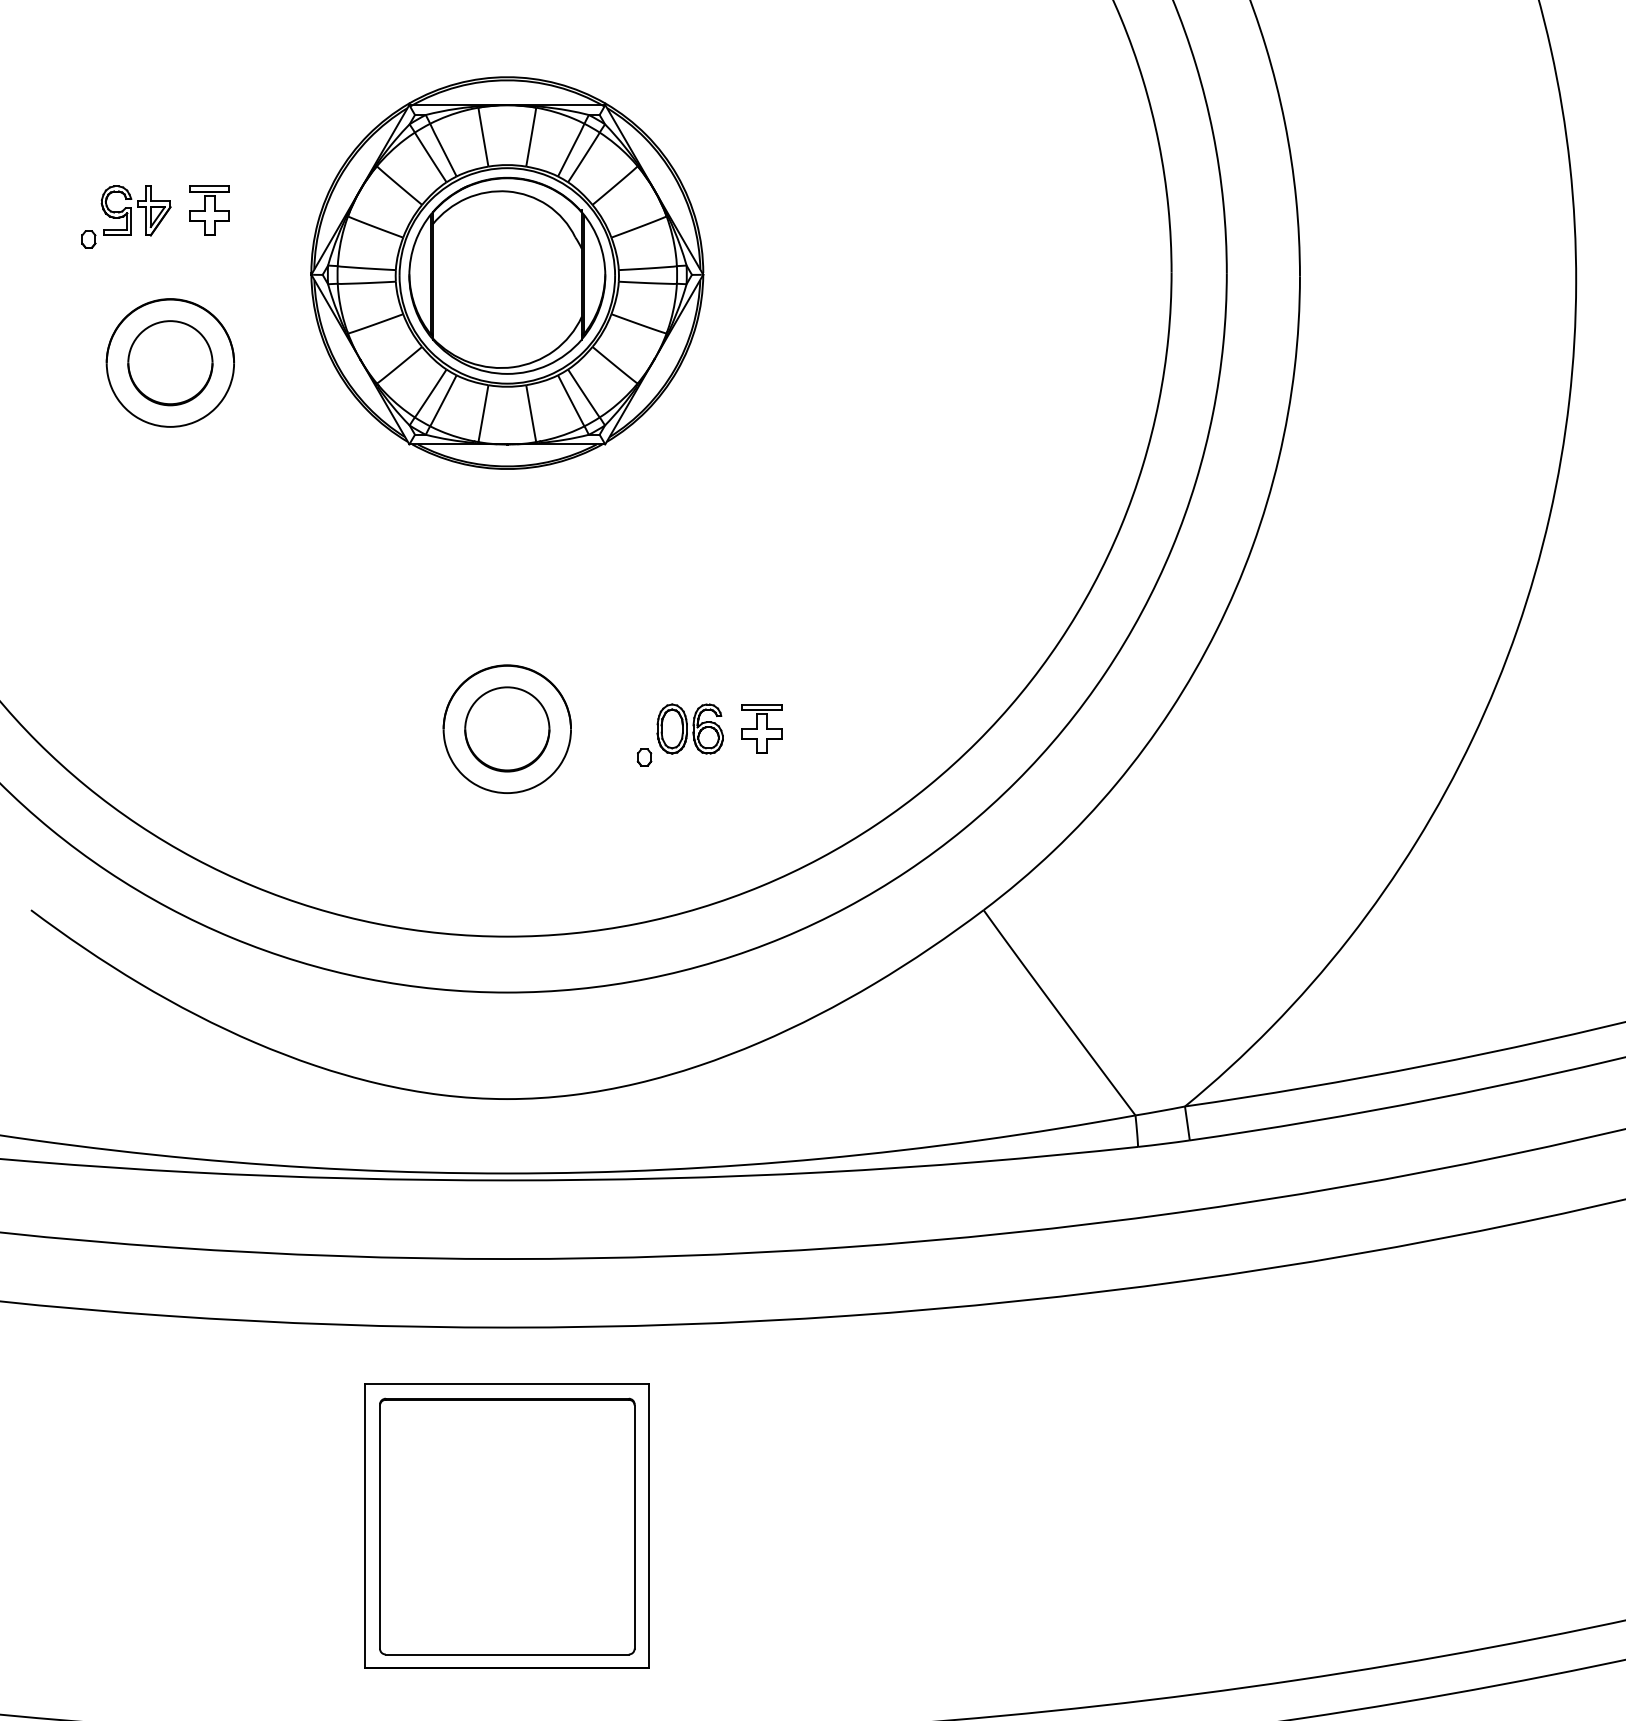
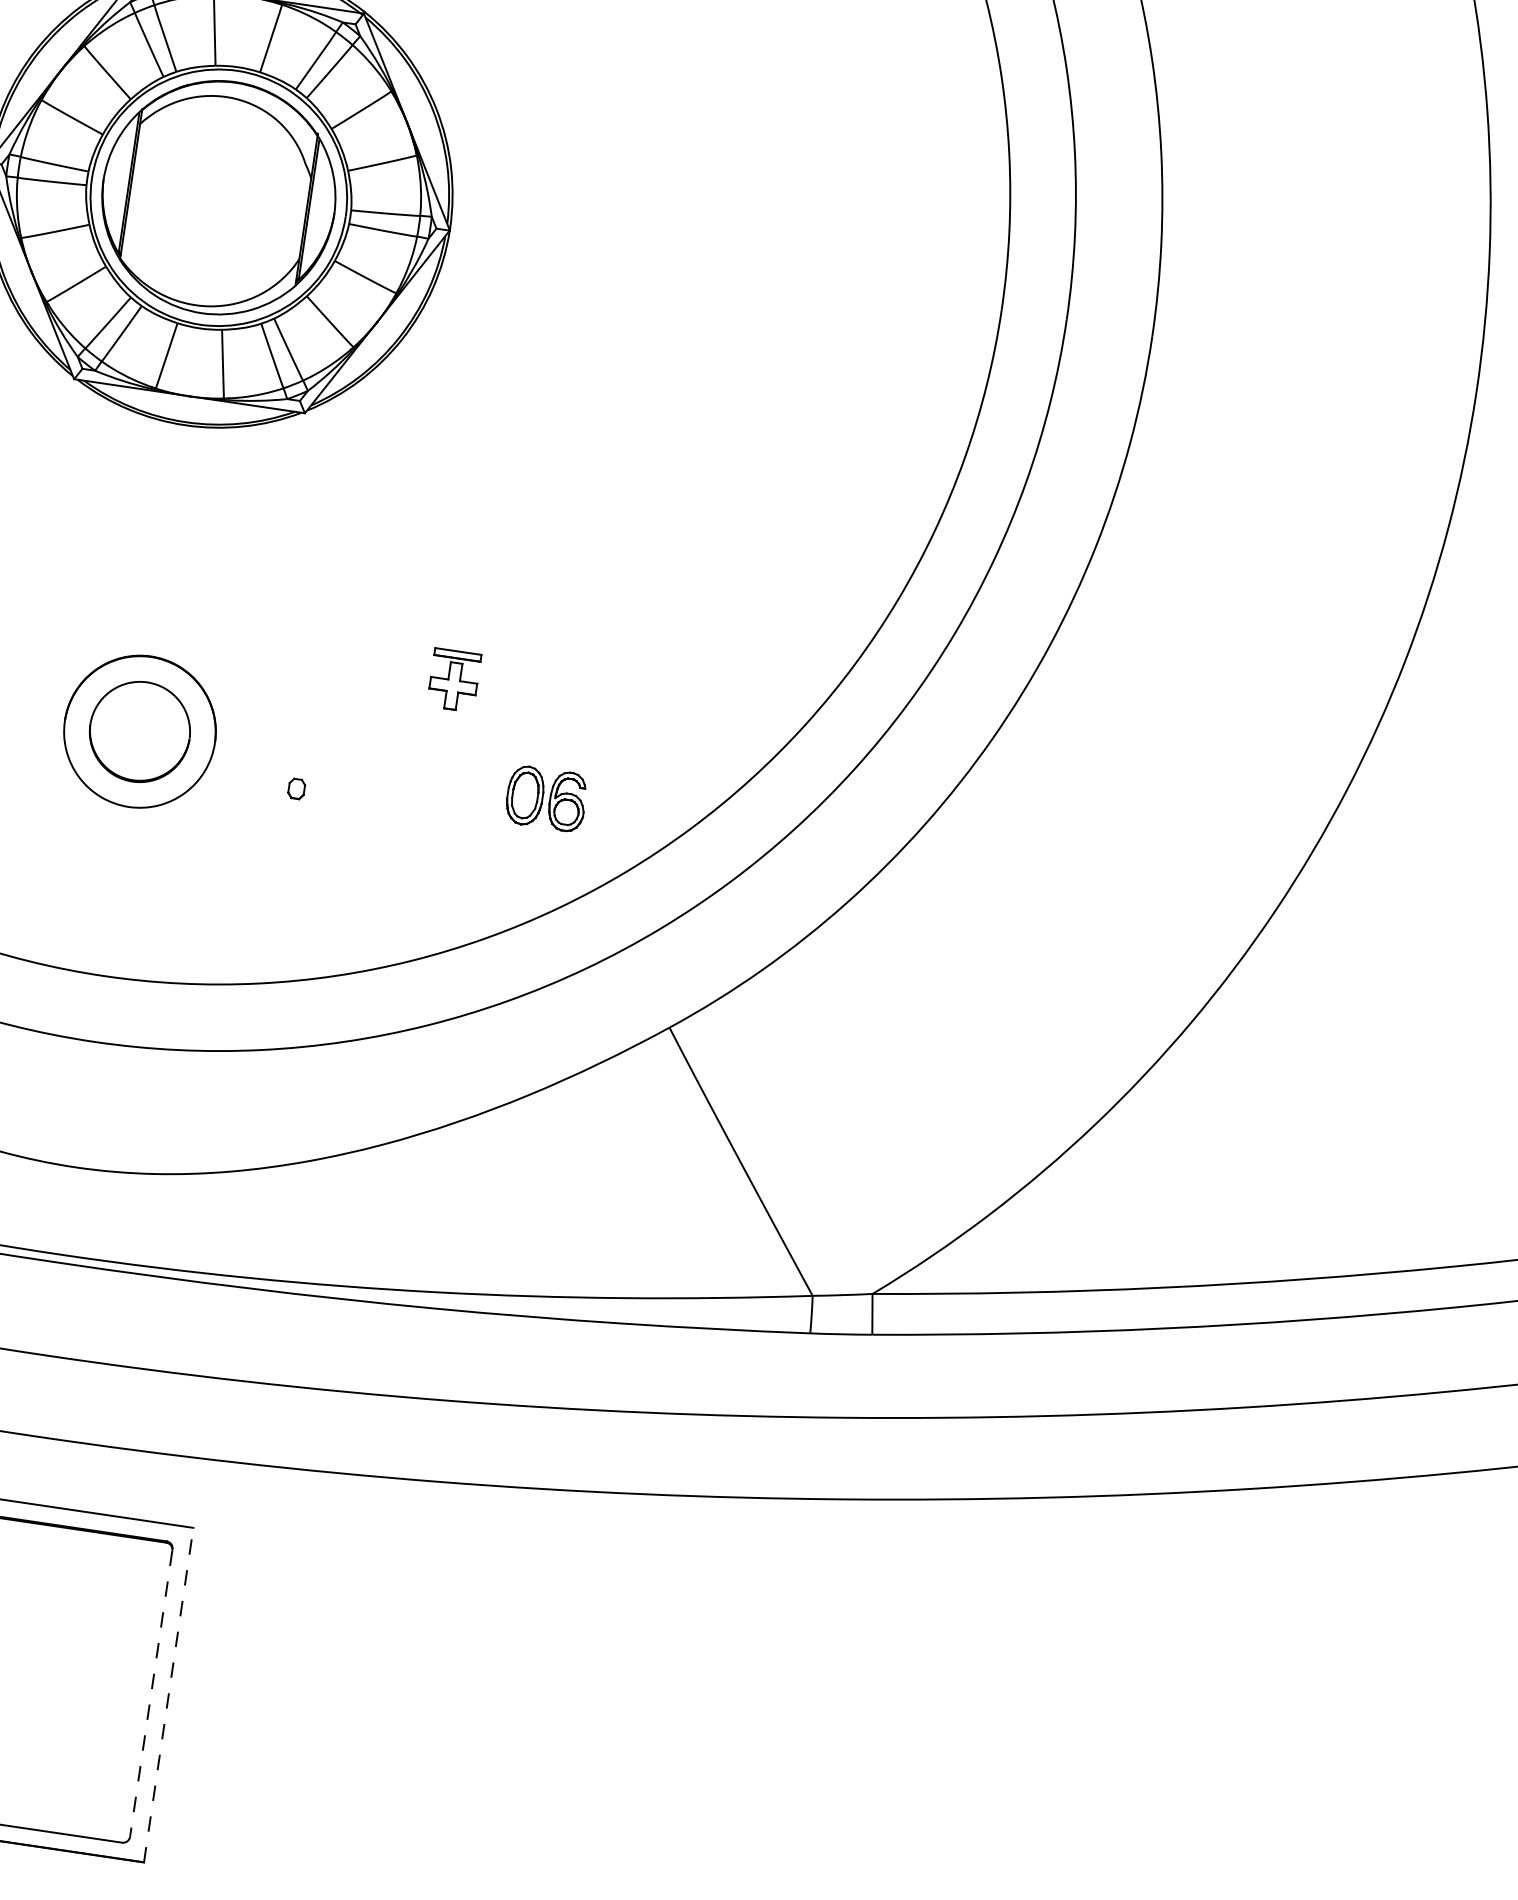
part: (689, 728) -> (545, 797), moved
part: (761, 728) -> (453, 679), moved
line: (649, 1525) -> (168, 1694), solid -> dashed
line: (634, 1527) -> (150, 1694), solid -> dashed

